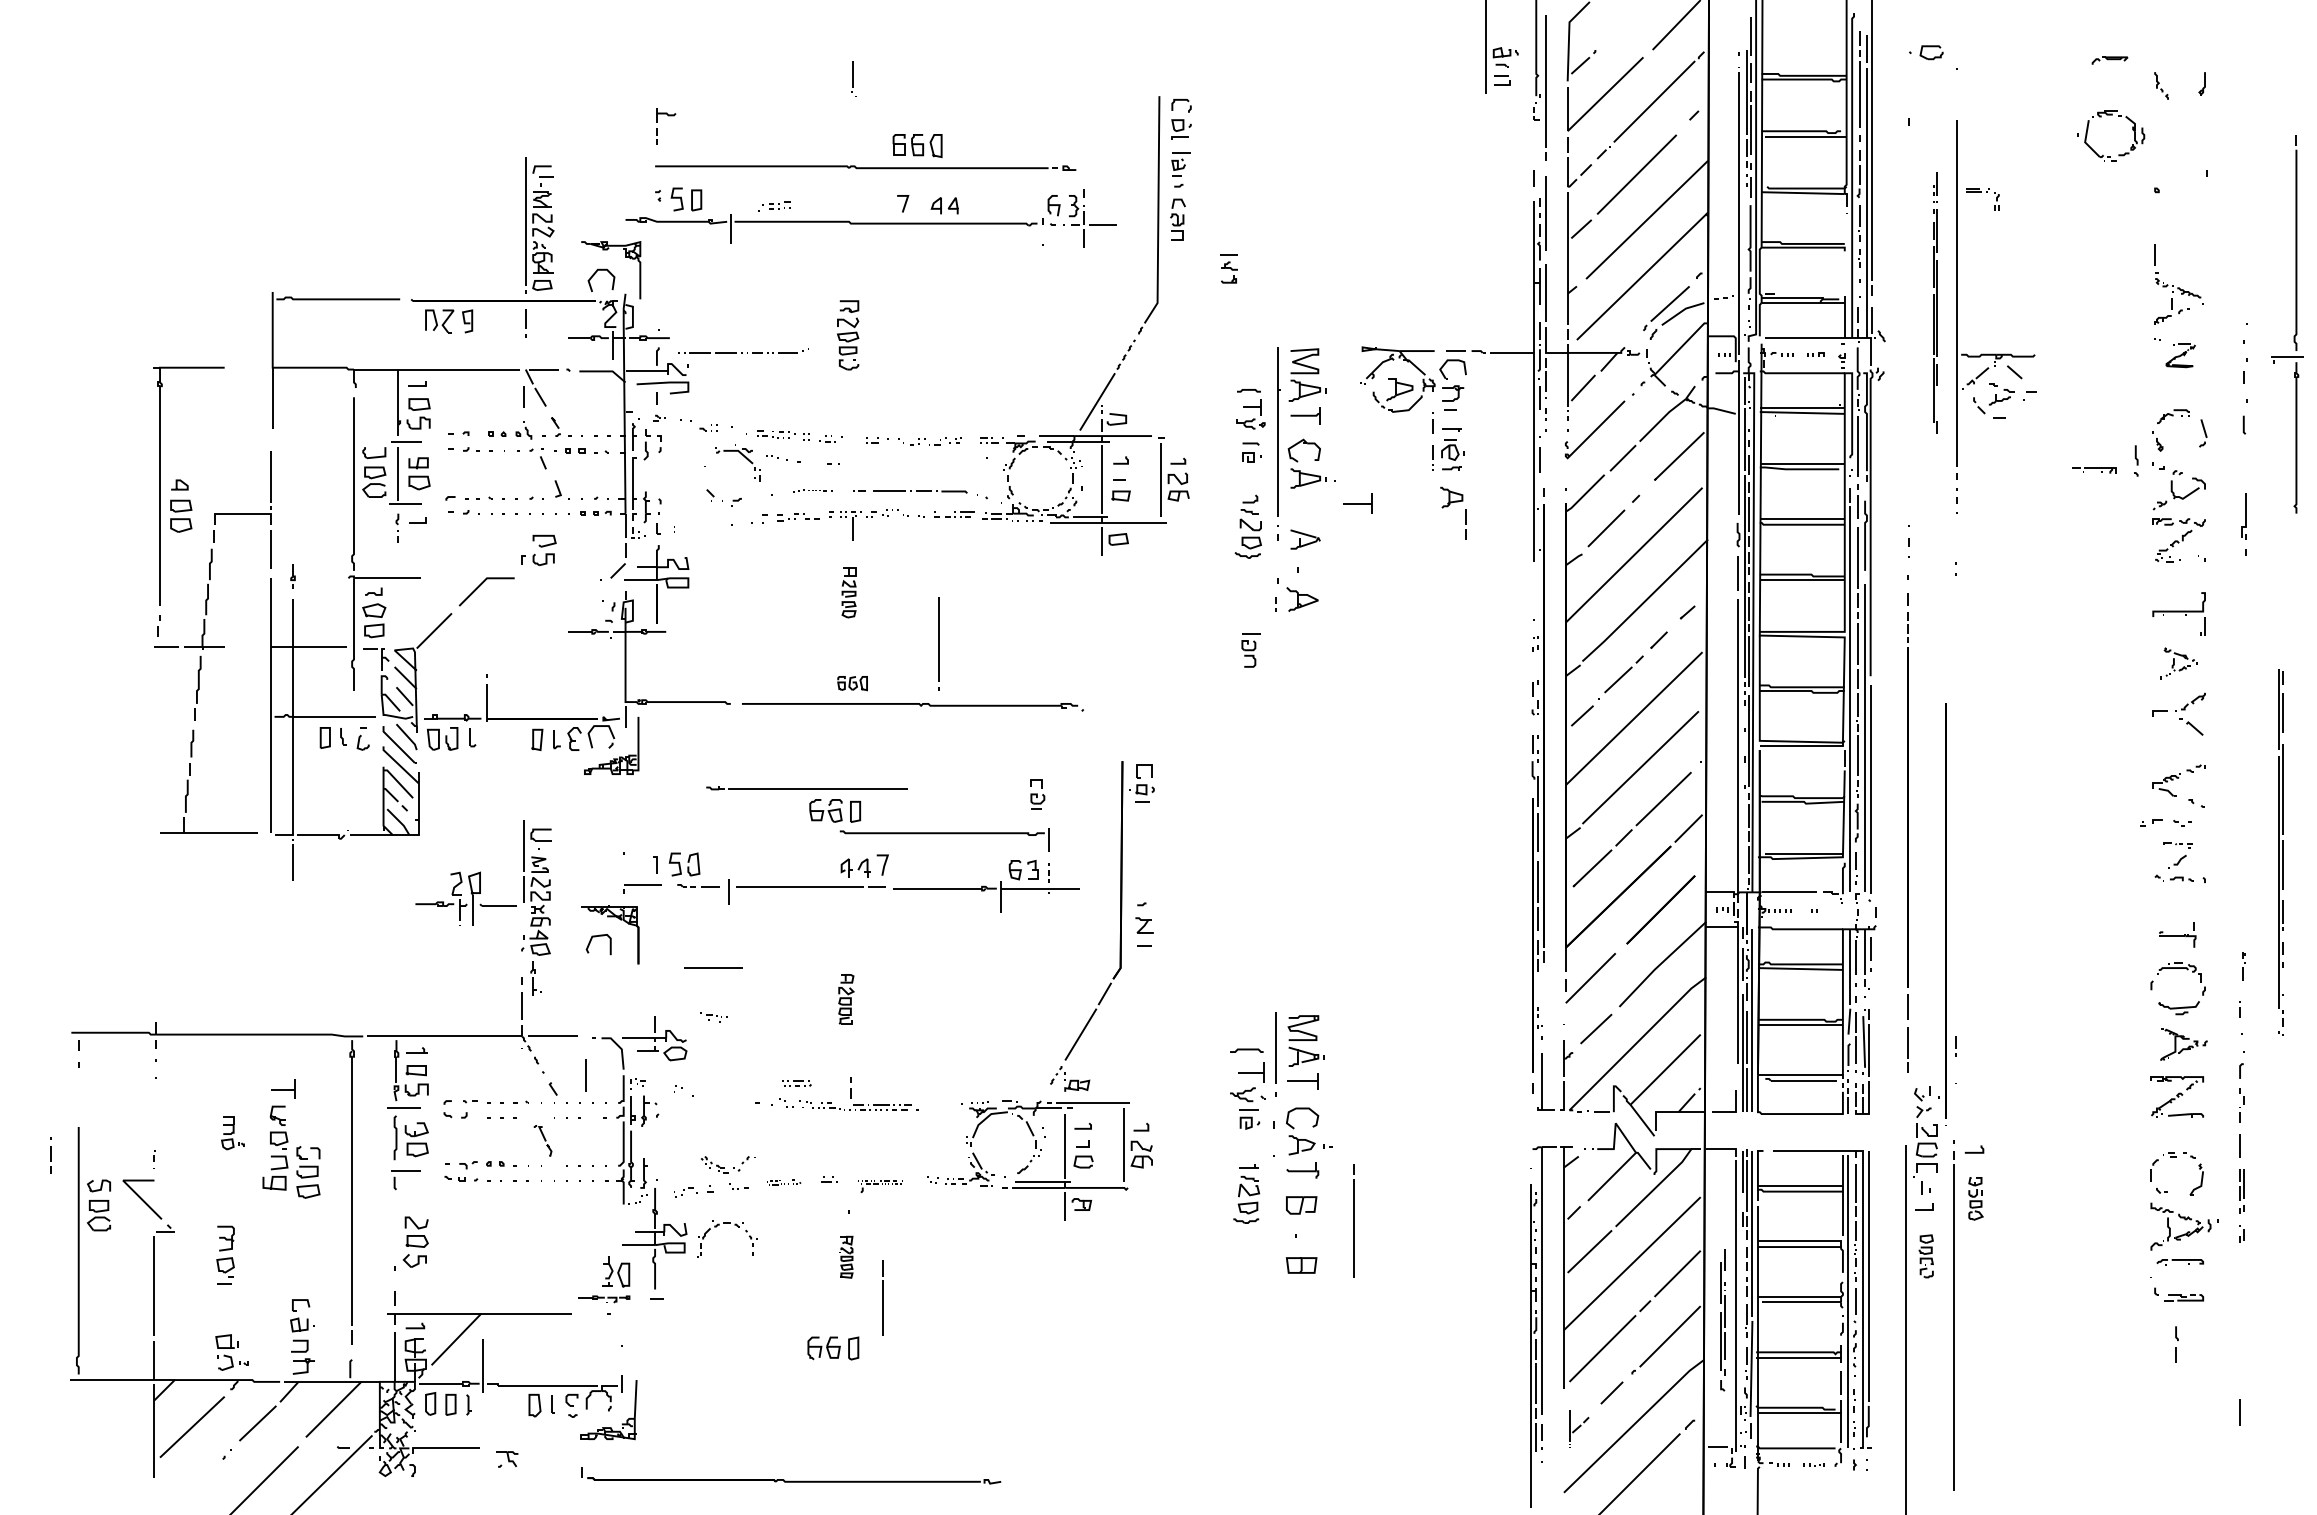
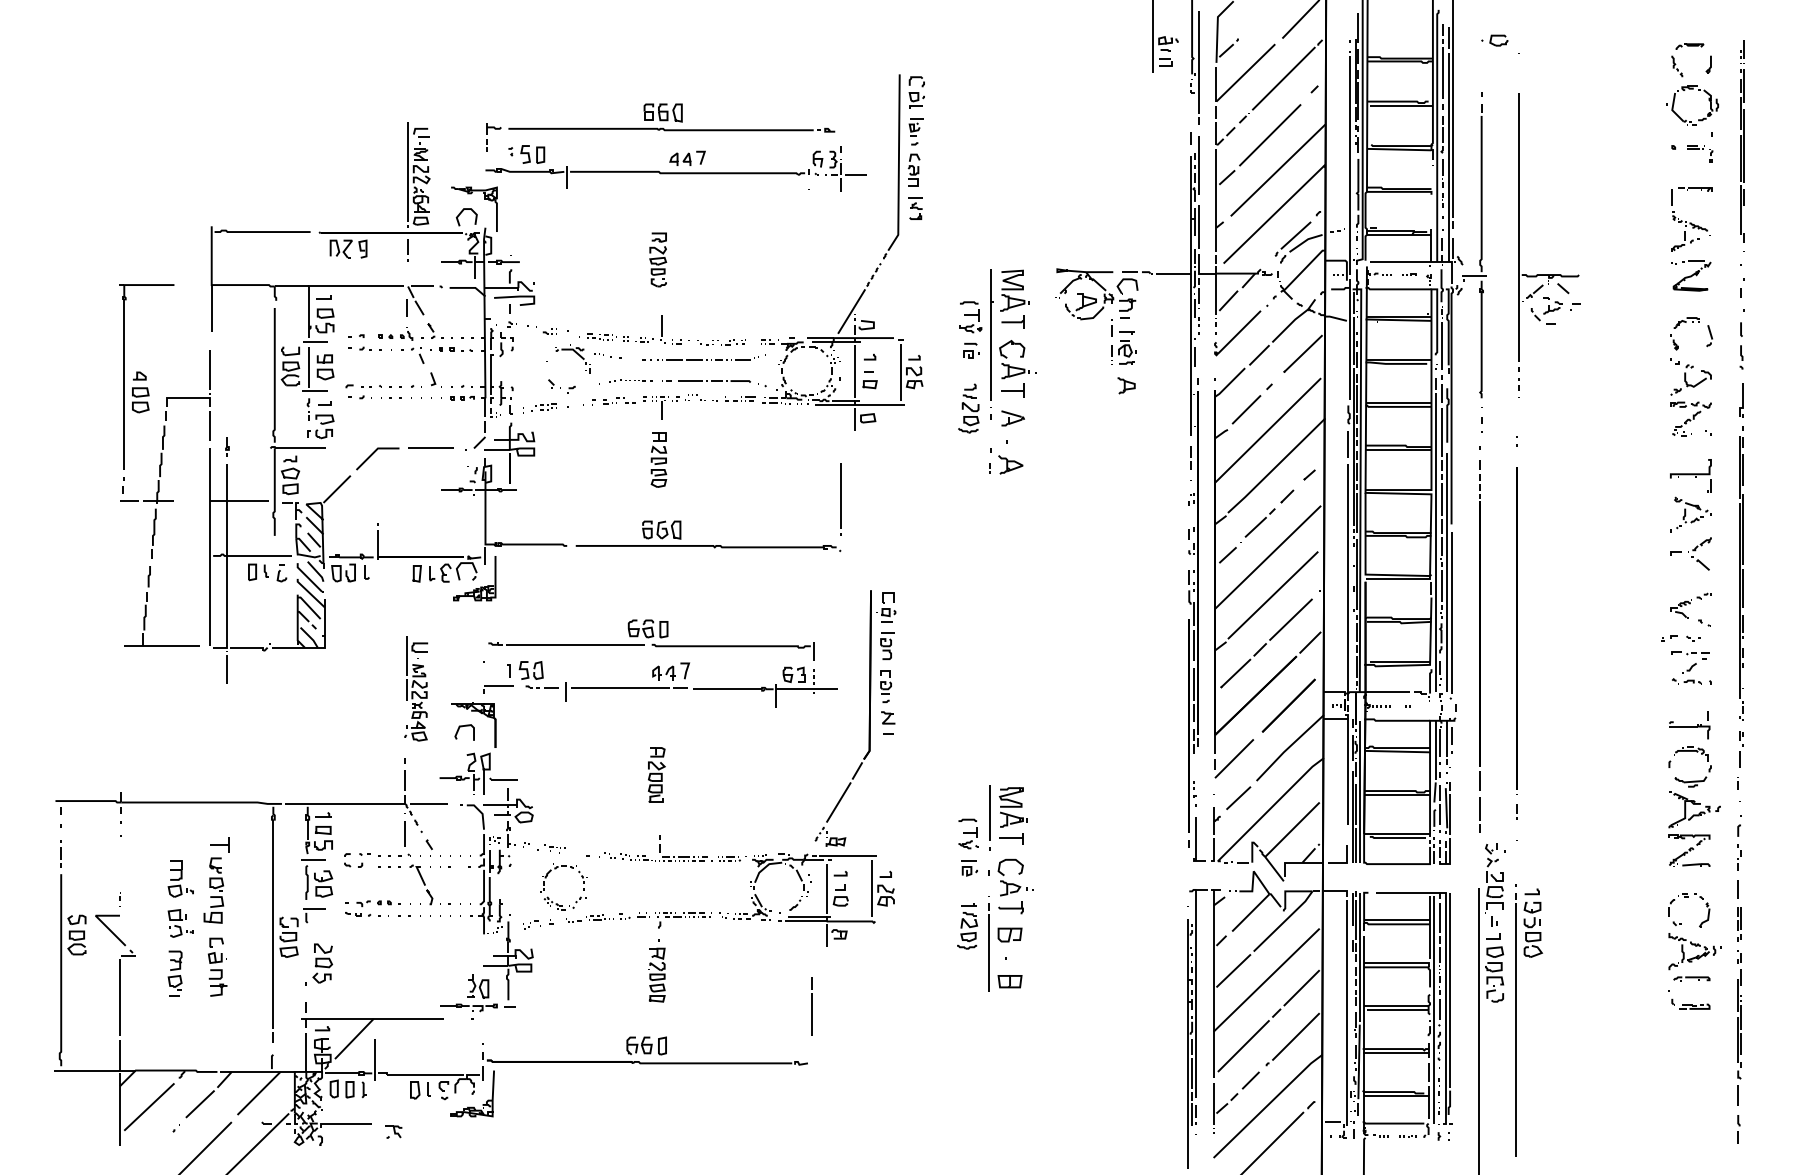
part: (2109, 60) -> (1689, 46), moved
part: (853, 78) -> (662, 329), moved
part: (2111, 115) -> (1692, 89), moved
part: (657, 128) -> (486, 139), moved
part: (917, 146) -> (663, 113), moved
part: (1981, 192) -> (1698, 149), moved
part: (944, 205) -> (680, 159), moved
part: (774, 206) -> (544, 407), moved
part: (1228, 268) -> (915, 208), moved
part: (1935, 302) -> (1742, 141), moved
part: (2295, 324) -> (1480, 251), moved
part: (743, 350) -> (708, 357), moved
part: (2180, 355) -> (1691, 275), size x1.67
part: (2136, 460) -> (1741, 357), moved
part: (2094, 470) -> (1695, 189), moved
part: (813, 490) -> (631, 380), size x1.43
part: (1357, 503) -> (1013, 390), moved
line: (1465, 524) -> (1189, 457), moved
part: (538, 550) -> (320, 426), moved
part: (848, 592) -> (658, 459), size x1.43
line: (938, 643) -> (840, 499), moved
part: (1250, 650) -> (887, 646), moved
part: (2178, 663) -> (1690, 514), size x1.43
part: (852, 683) -> (661, 530), size x1.67
part: (806, 788) -> (566, 644), moved
part: (1037, 794) -> (885, 682), moved
part: (2178, 845) -> (1690, 655), size x1.67
part: (2280, 852) -> (1740, 578), moved
part: (465, 898) -> (478, 773), moved
line: (1945, 914) -> (1517, 630), moved
part: (2177, 934) -> (1689, 724), size x1.43
part: (2243, 965) -> (1740, 748), size x1.67
line: (713, 967) -> (431, 447), moved
part: (535, 978) -> (510, 835), moved
part: (846, 999) -> (656, 775), size x1.43
part: (713, 1017) -> (554, 848), moved
part: (2183, 1044) -> (1694, 810), size x1.43
part: (1247, 1074) -> (968, 833), size x0.71
line: (585, 1075) -> (404, 834), moved
part: (796, 1083) -> (729, 859), moved
part: (232, 1133) -> (180, 879), size x1.43
part: (542, 1140) -> (421, 884), size x1.67
line: (50, 1155) -> (61, 854), moved
part: (308, 1172) -> (289, 937), moved
part: (783, 1182) -> (608, 917), size x1.67
part: (880, 1186) -> (683, 920), size x1.67
part: (1975, 1198) -> (1532, 929), size x1.67
line: (1353, 1220) -> (988, 946), moved
part: (734, 1225) -> (570, 867), moved
part: (1926, 1256) -> (1494, 974), size x1.67
part: (846, 1257) -> (656, 975), size x1.67
line: (882, 1297) -> (812, 1006), moved
part: (603, 1299) -> (468, 1008), size x1.43
part: (1722, 1320) -> (1739, 1024), moved
part: (302, 1336) -> (217, 966), moved
part: (2176, 1344) -> (1738, 1129), moved
part: (231, 1352) -> (180, 923), moved
part: (1579, 1428) -> (1225, 1108), size x1.67
part: (791, 1475) -> (645, 1058), moved

